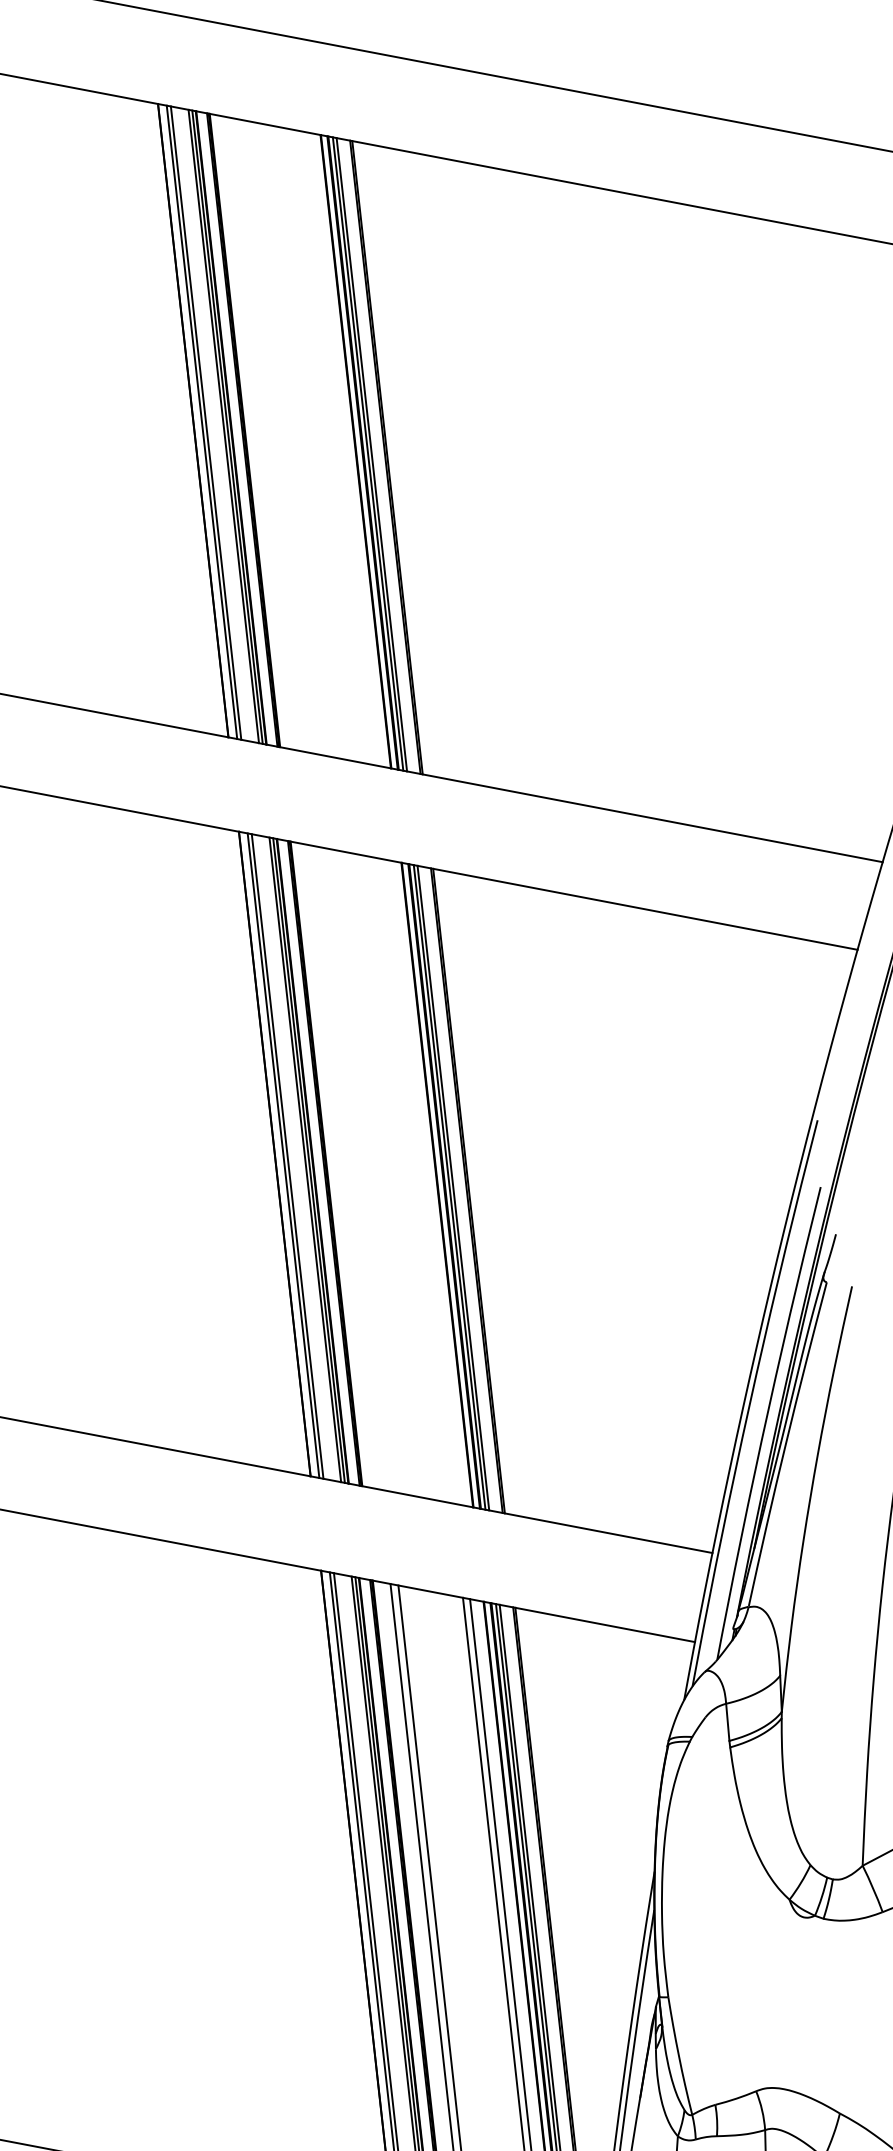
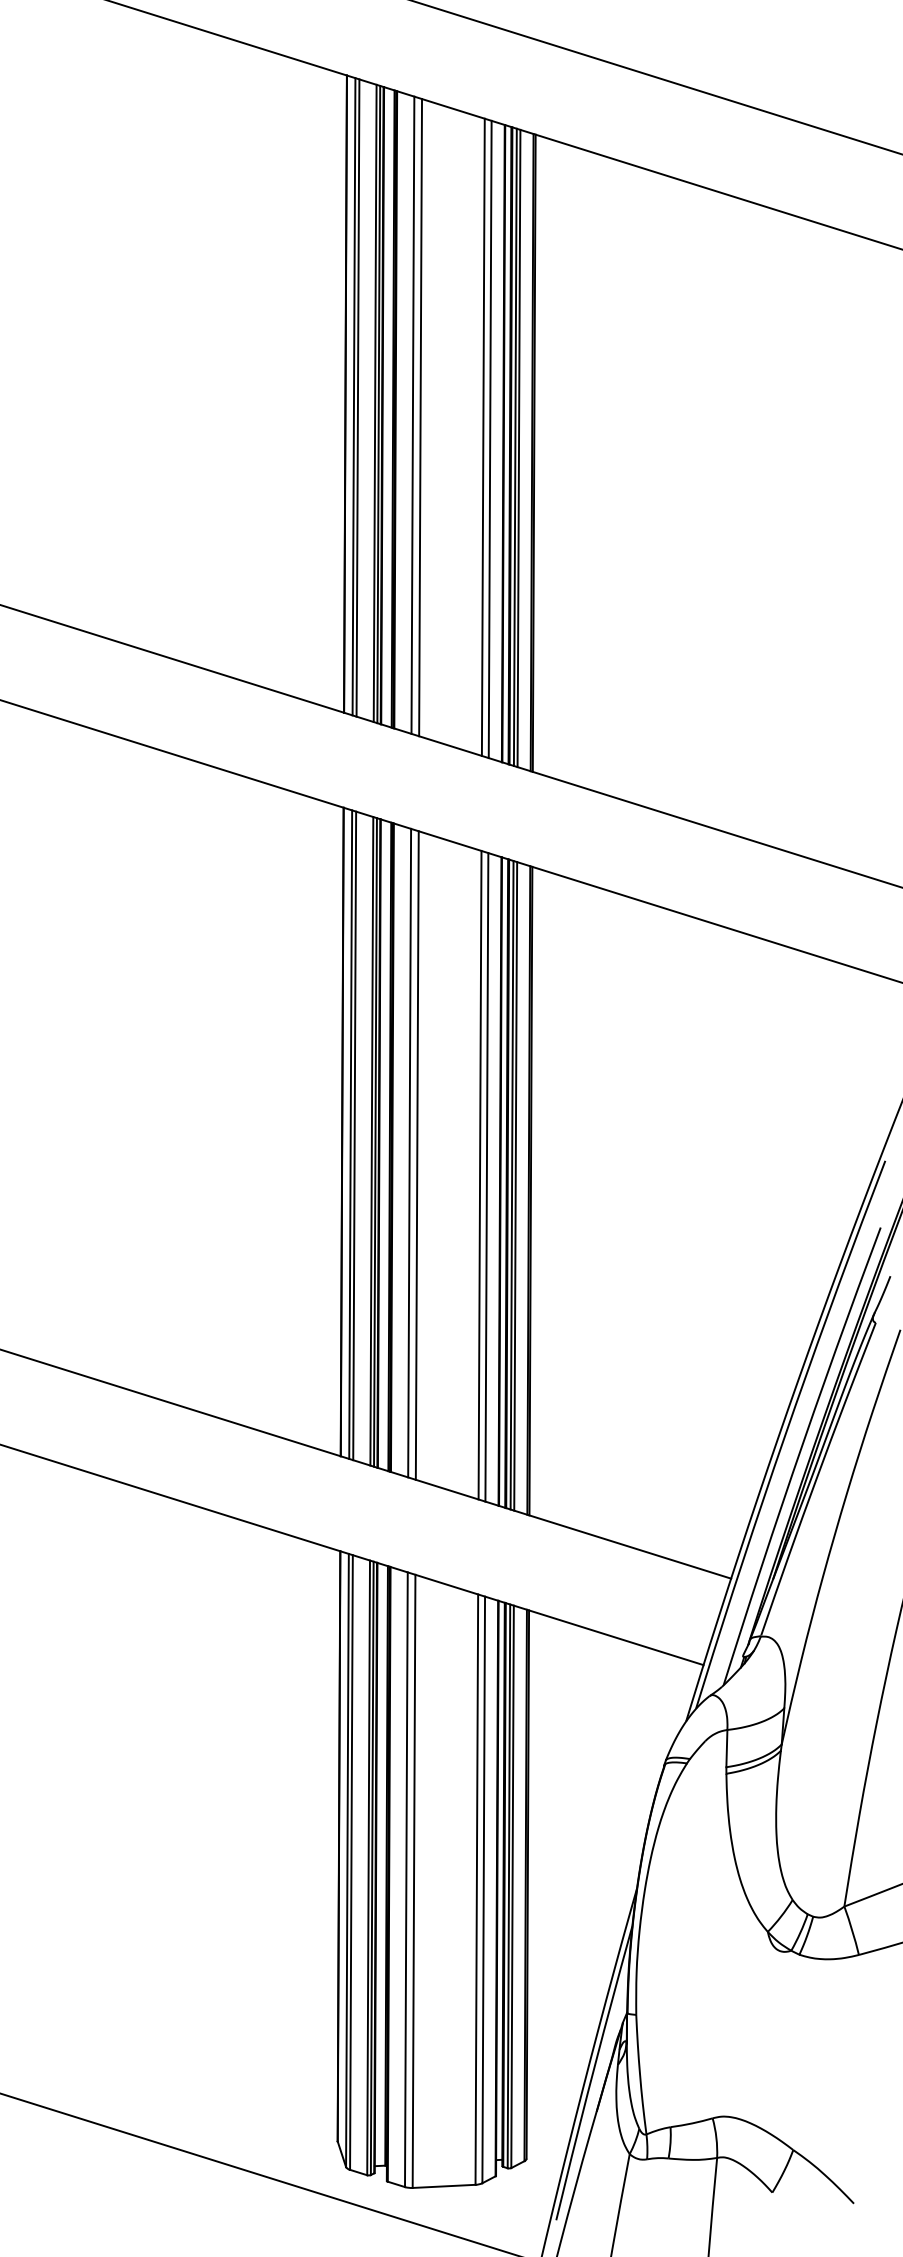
line: (262, 433) -> (412, 414), added
line: (270, 435) -> (420, 417), added
line: (334, 447) -> (482, 436), added
line: (341, 449) -> (489, 439), added
line: (343, 1166) -> (409, 1152), added
line: (351, 1168) -> (416, 1155), added
line: (416, 1180) -> (479, 1174), added
line: (423, 1182) -> (486, 1177), added

